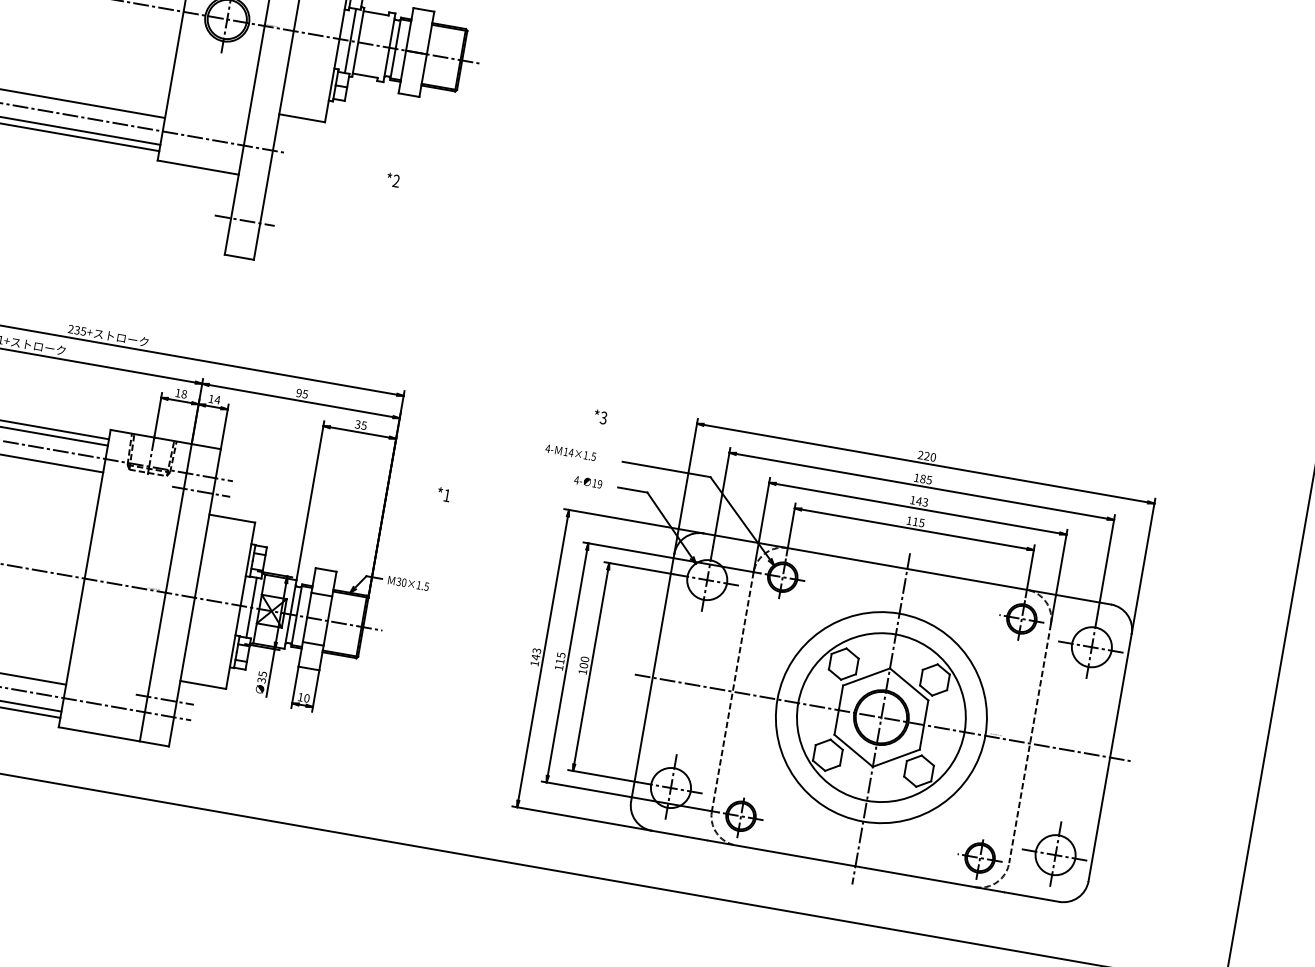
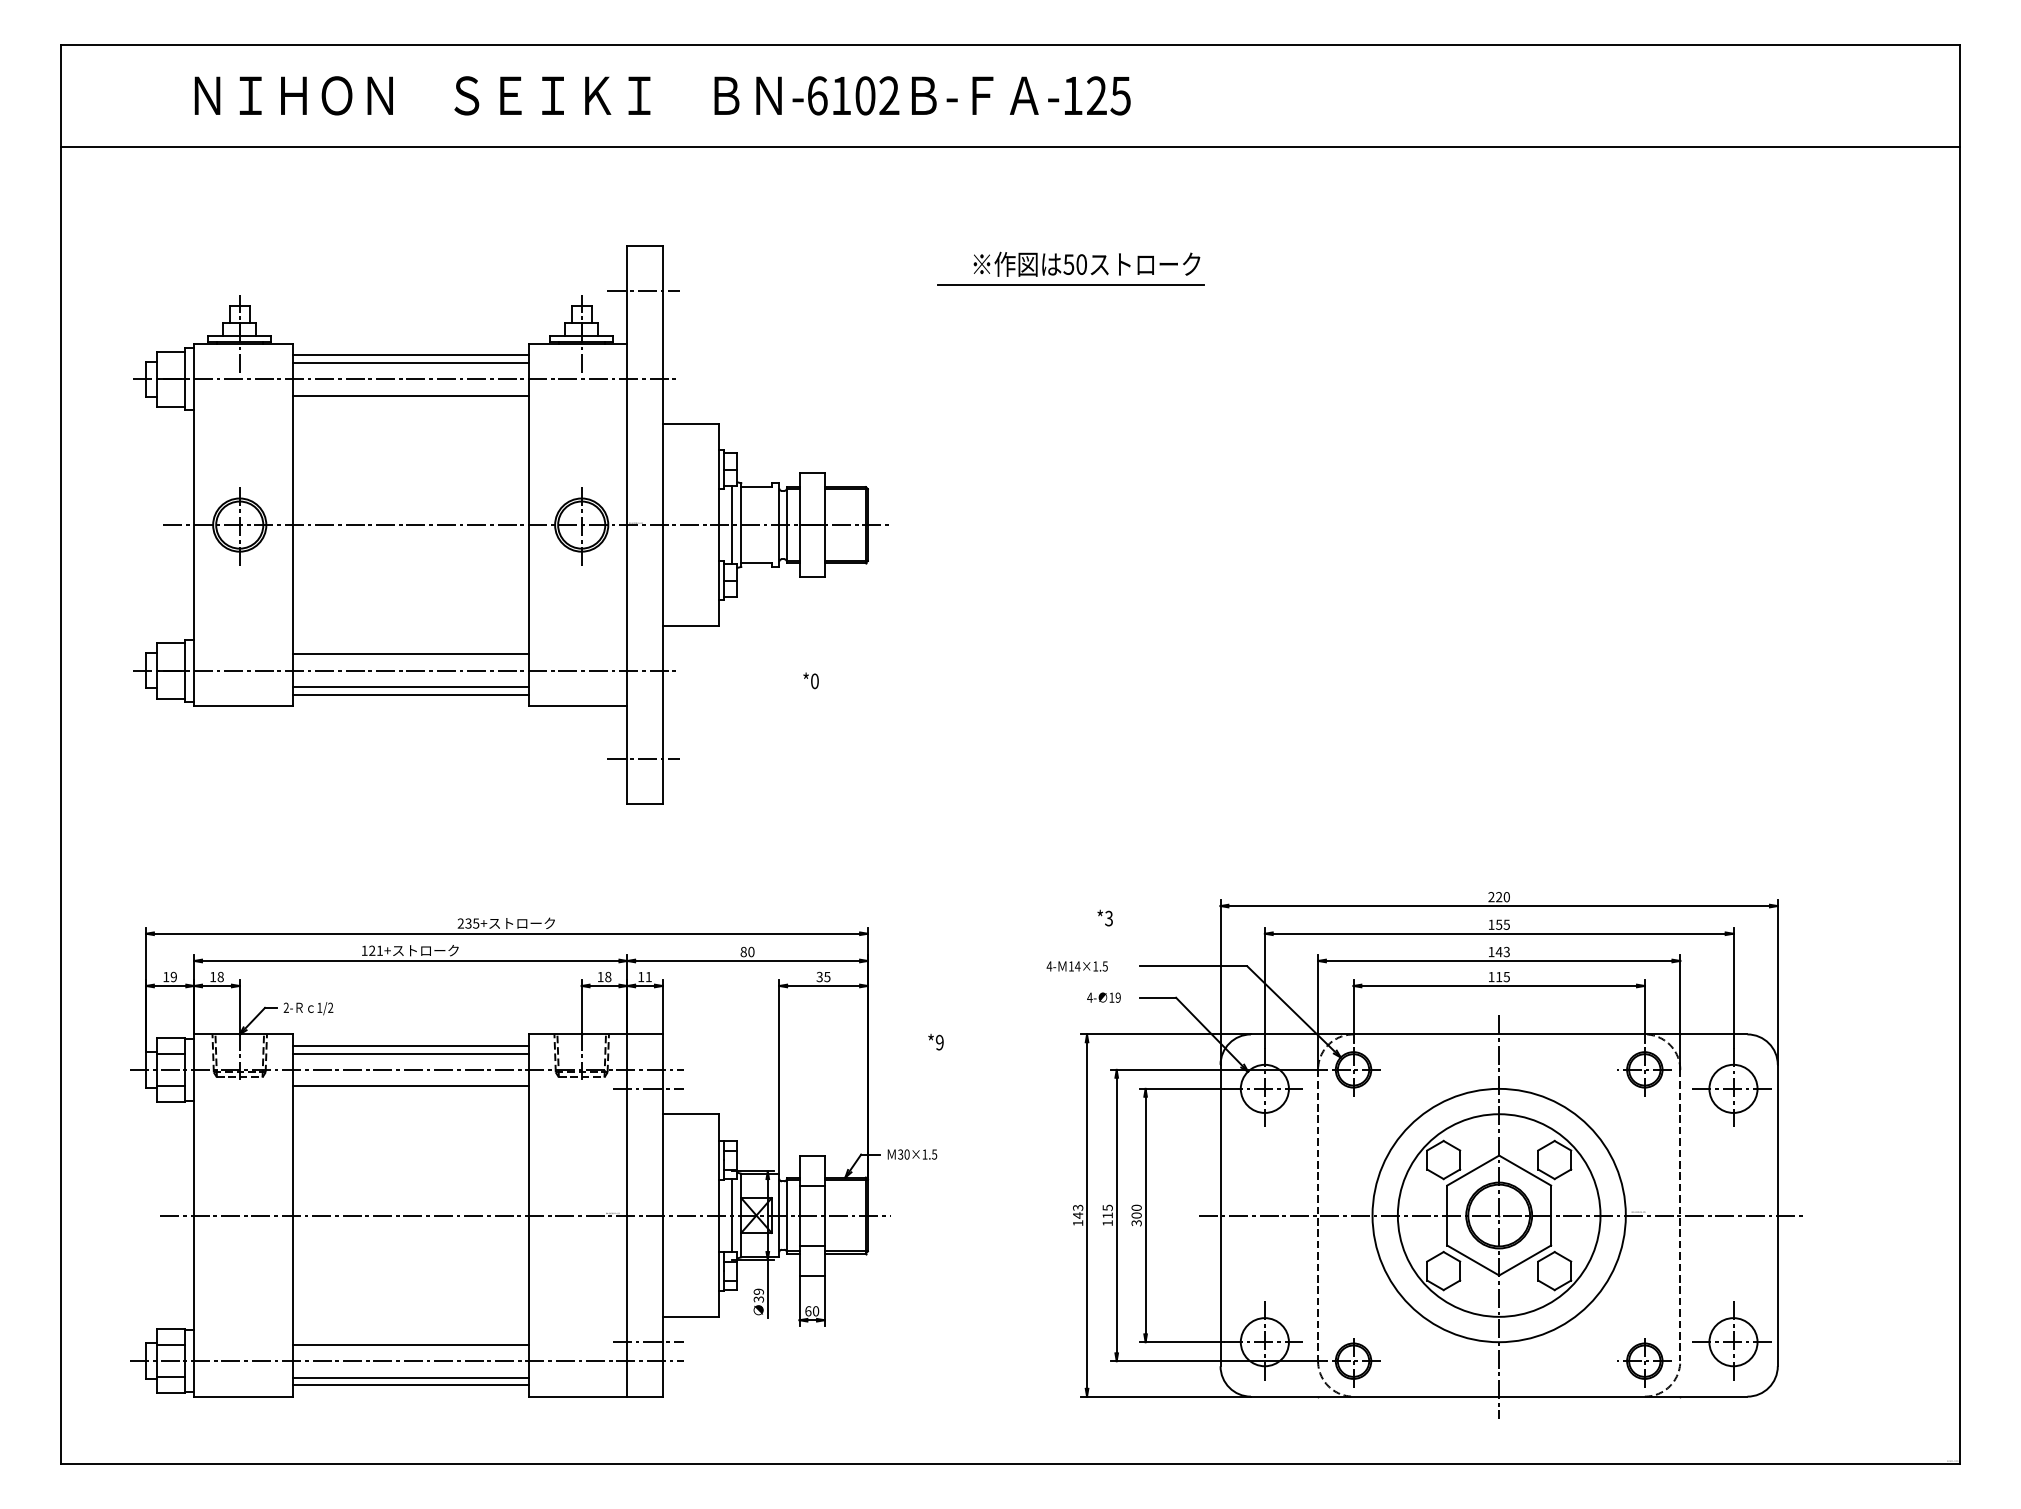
text: (395, 181) -> (814, 681), *2 -> *0
text: (302, 393) -> (747, 951), 95 -> 80
text: (217, 400) -> (648, 977), 14 -> 11
text: (923, 478) -> (1499, 924), 185 -> 155
text: (446, 495) -> (939, 1042), *1 -> *9
text: (582, 672) -> (1136, 1223), 100 -> 300
text: (262, 673) -> (758, 1291), 35 -> 39
text: (300, 697) -> (808, 1311), 10 -> 60

